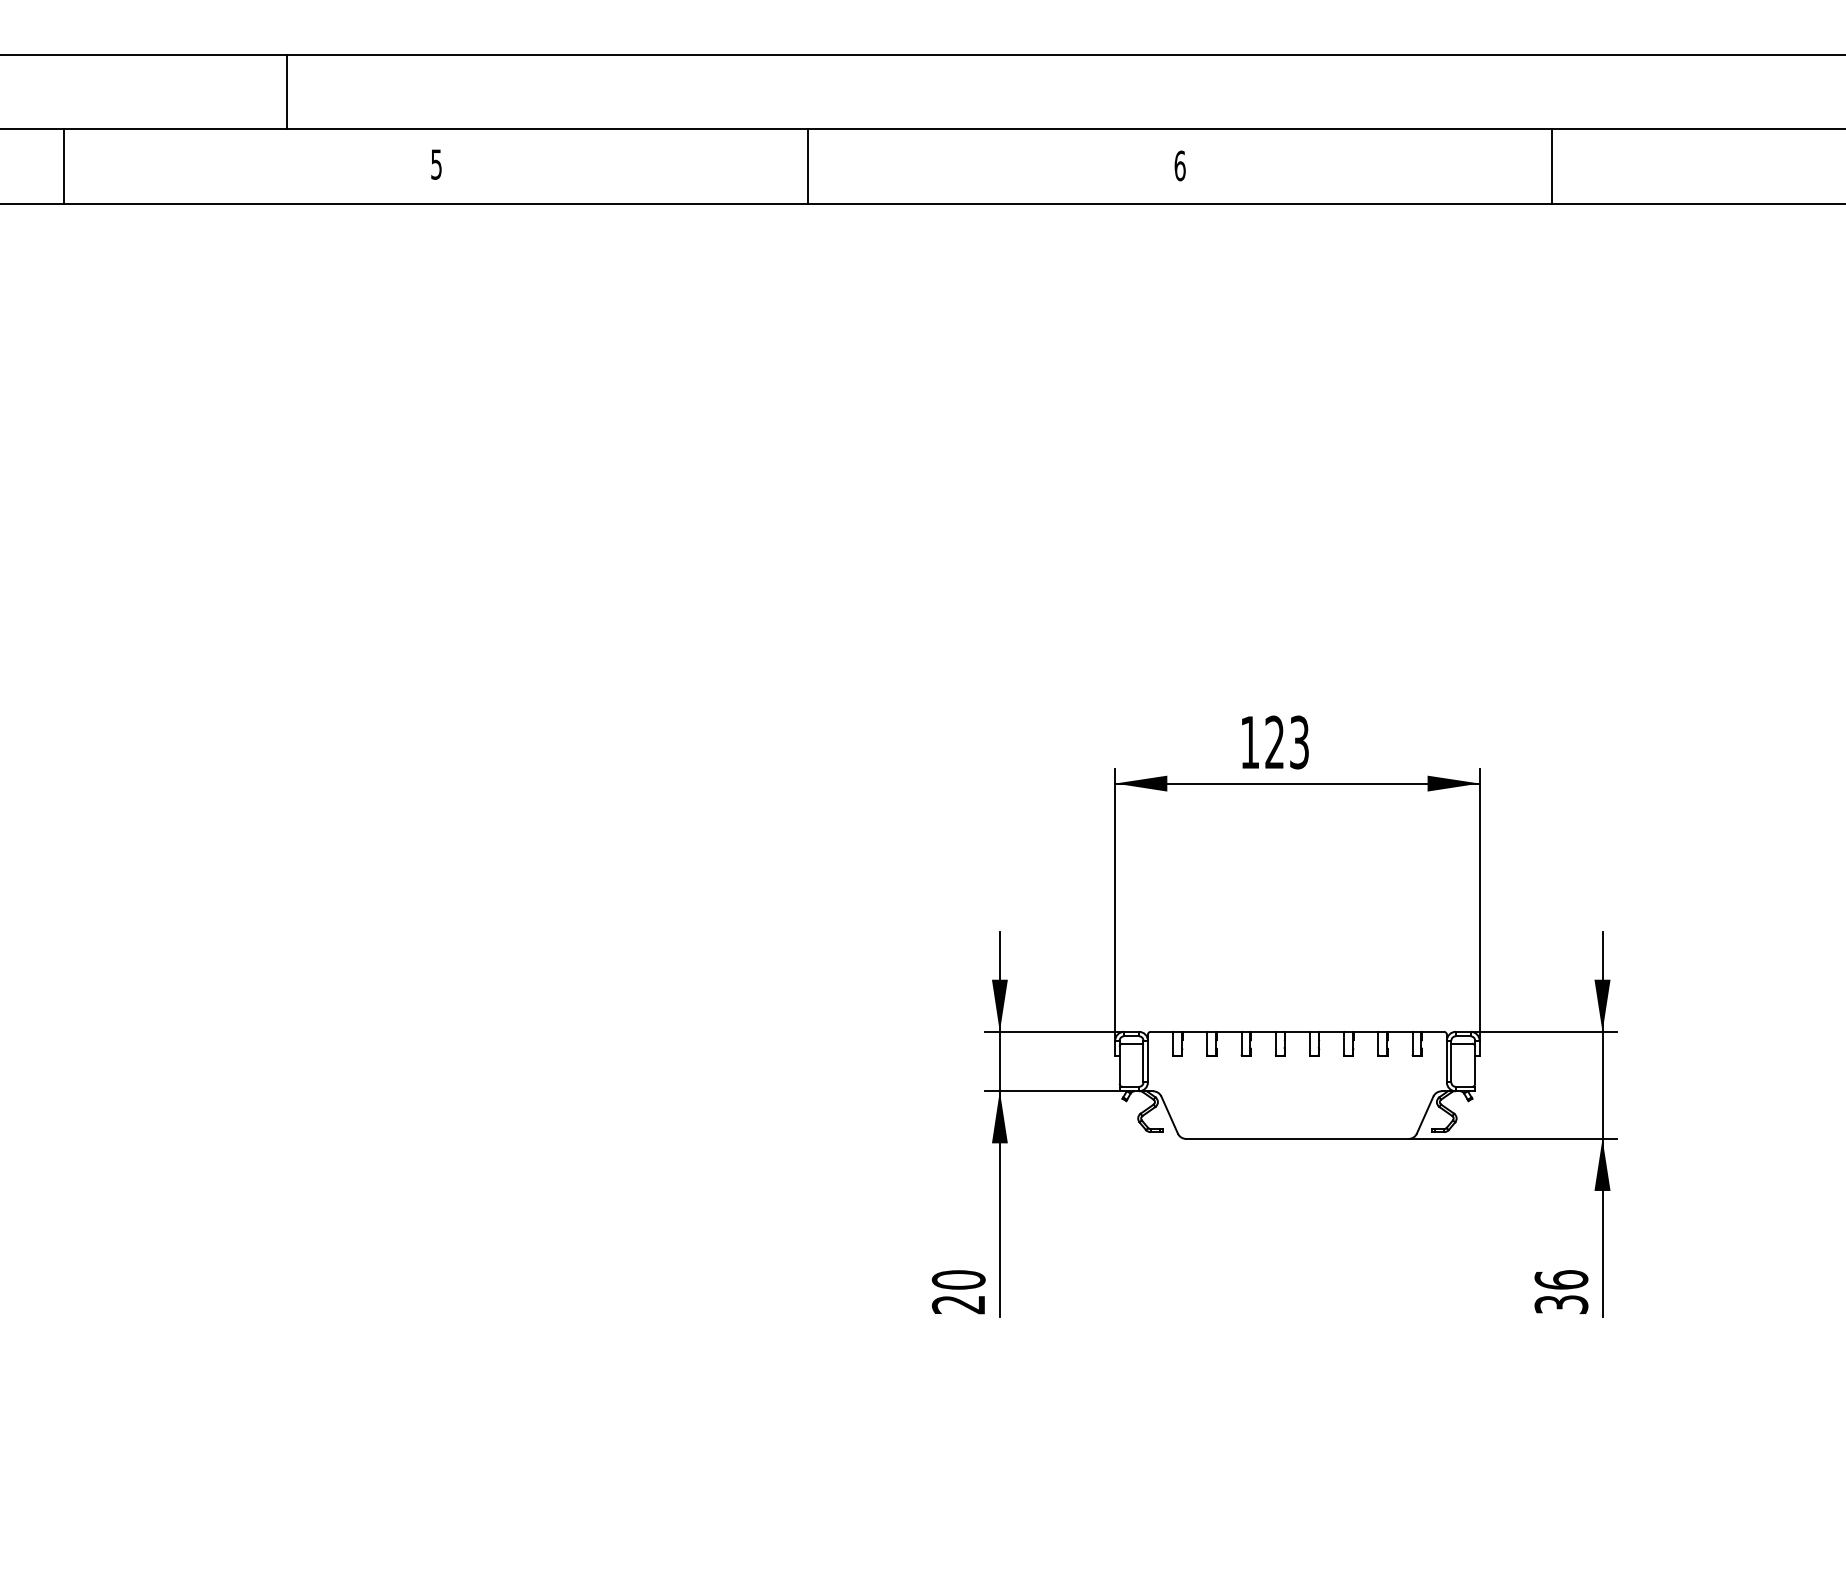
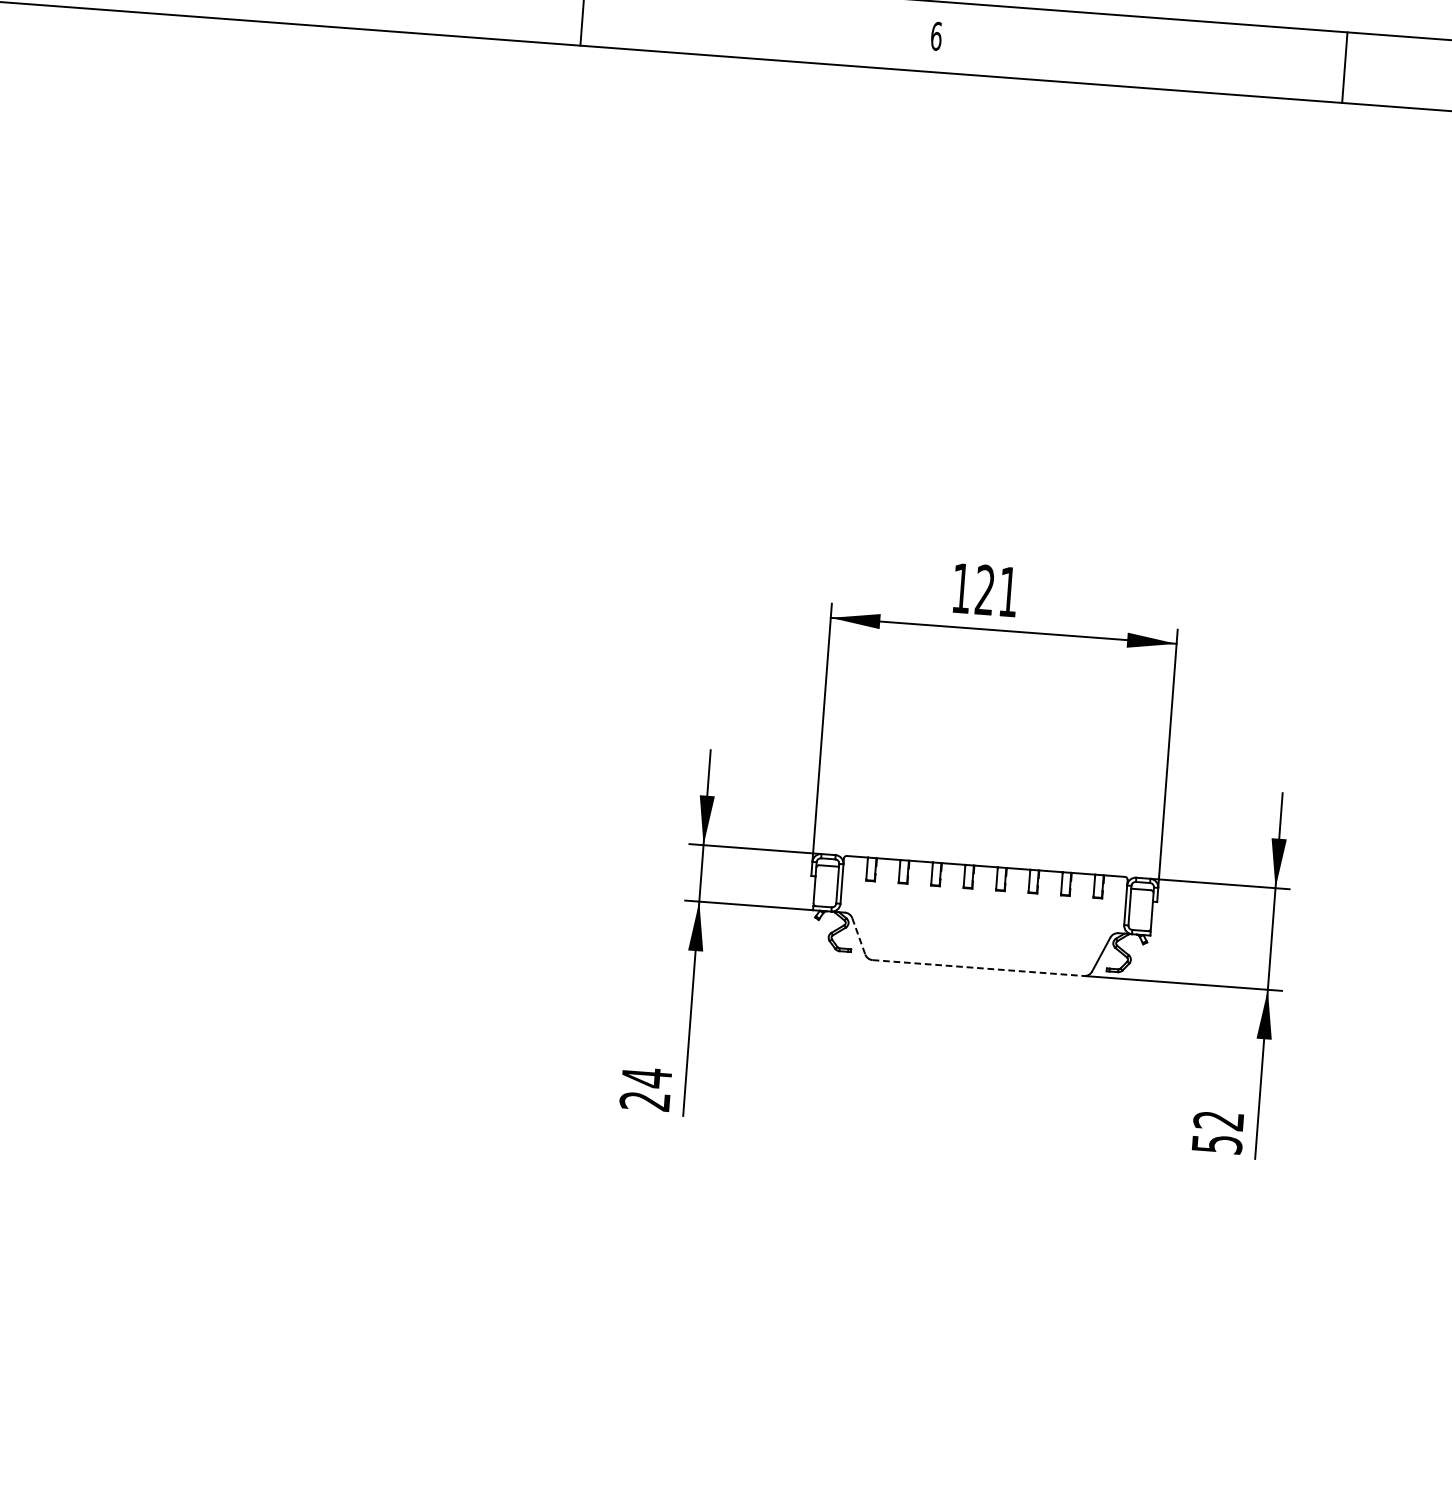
line: (1551, 166) -> (1344, 67), moved
text: (1299, 742) -> (1008, 592), 123 -> 121
line: (1169, 1115) -> (858, 936), solid -> dashed
line: (1297, 1138) -> (978, 967), solid -> dashed
text: (958, 1279) -> (646, 1077), 20 -> 24
text: (1561, 1291) -> (1218, 1131), 36 -> 52

